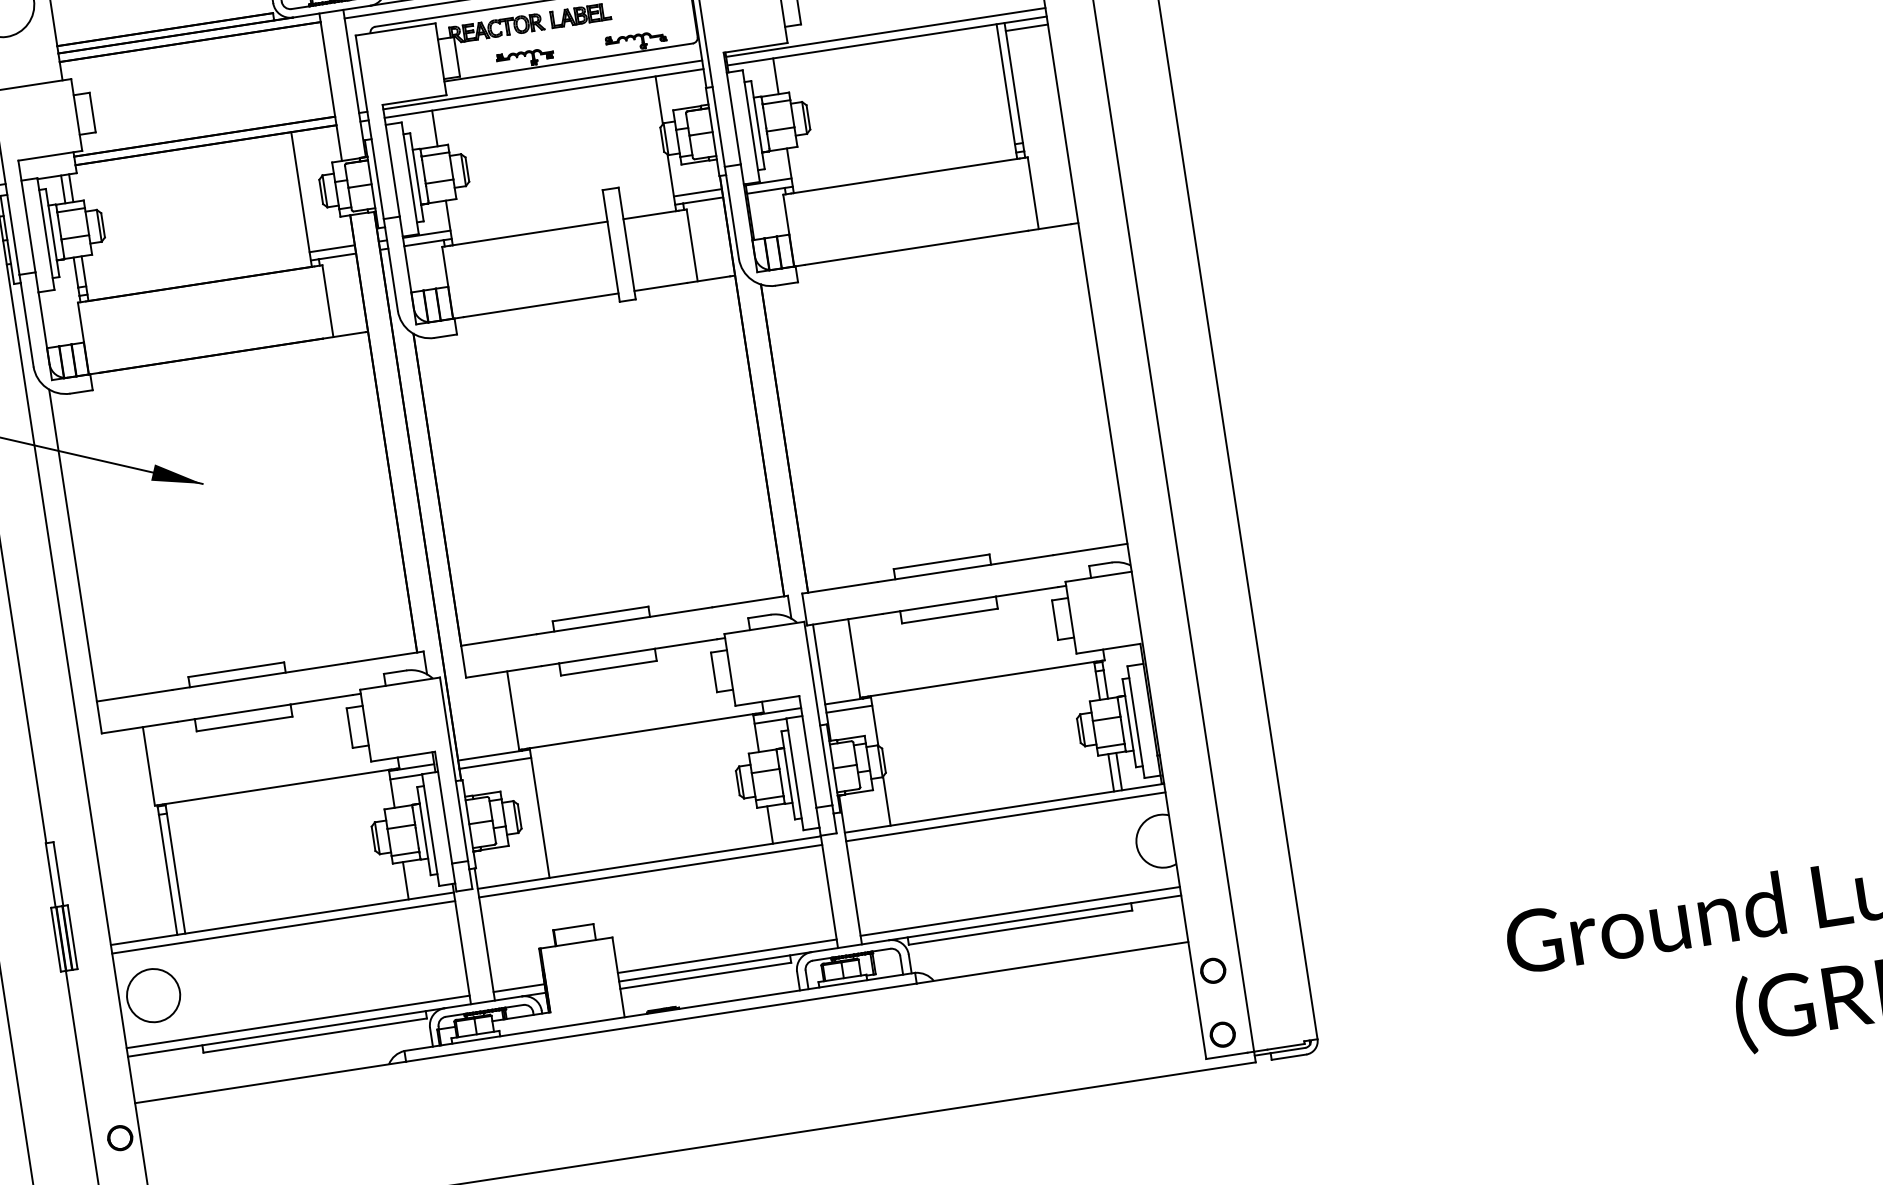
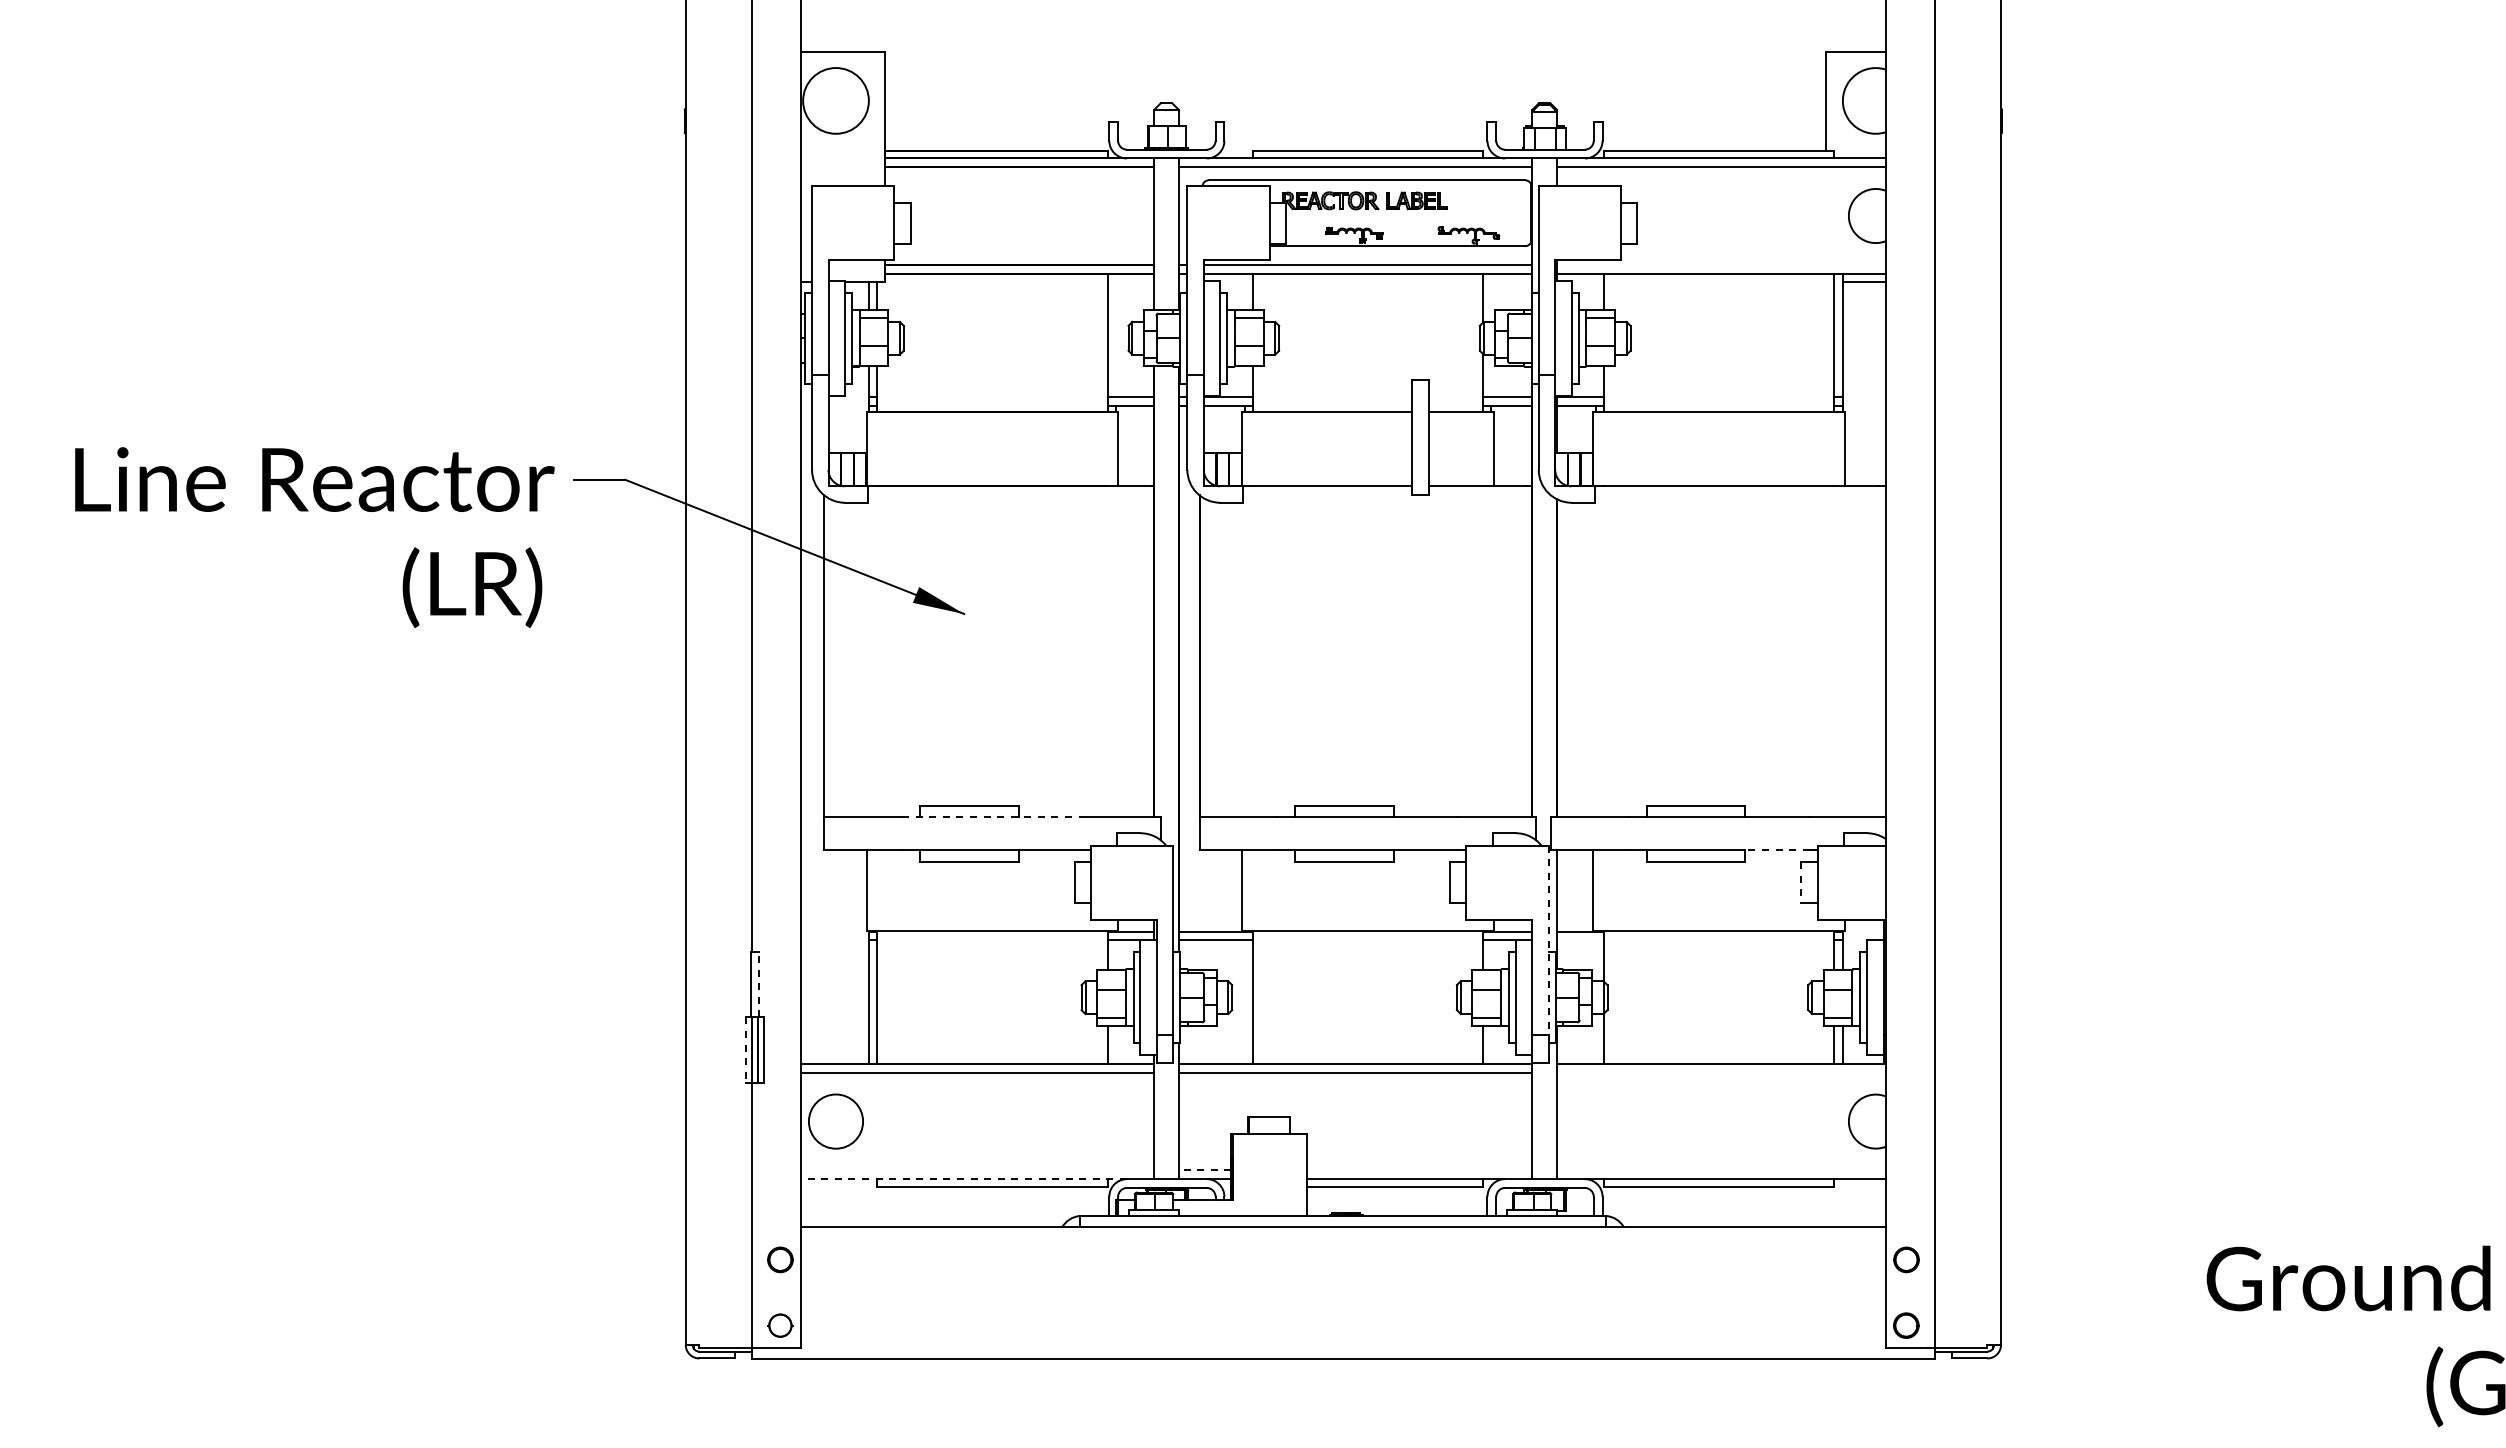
line: (885, 32) -> (1721, 264), removed
line: (1027, 591) -> (1777, 849), solid -> dashed
line: (1055, 621) -> (1801, 883), solid -> dashed
line: (261, 676) -> (993, 816), solid -> dashed
line: (849, 709) -> (1580, 940), removed
line: (818, 714) -> (1548, 940), solid -> dashed
line: (1004, 816) -> (1720, 1072), removed
line: (58, 874) -> (758, 984), solid -> dashed
line: (1019, 911) -> (1720, 1170), removed
line: (56, 939) -> (746, 1050), solid -> dashed
line: (727, 956) -> (1419, 1170), removed
line: (518, 988) -> (1204, 1170), solid -> dashed
line: (298, 1022) -> (977, 1170), removed
line: (285, 1032) -> (963, 1179), solid -> dashed

